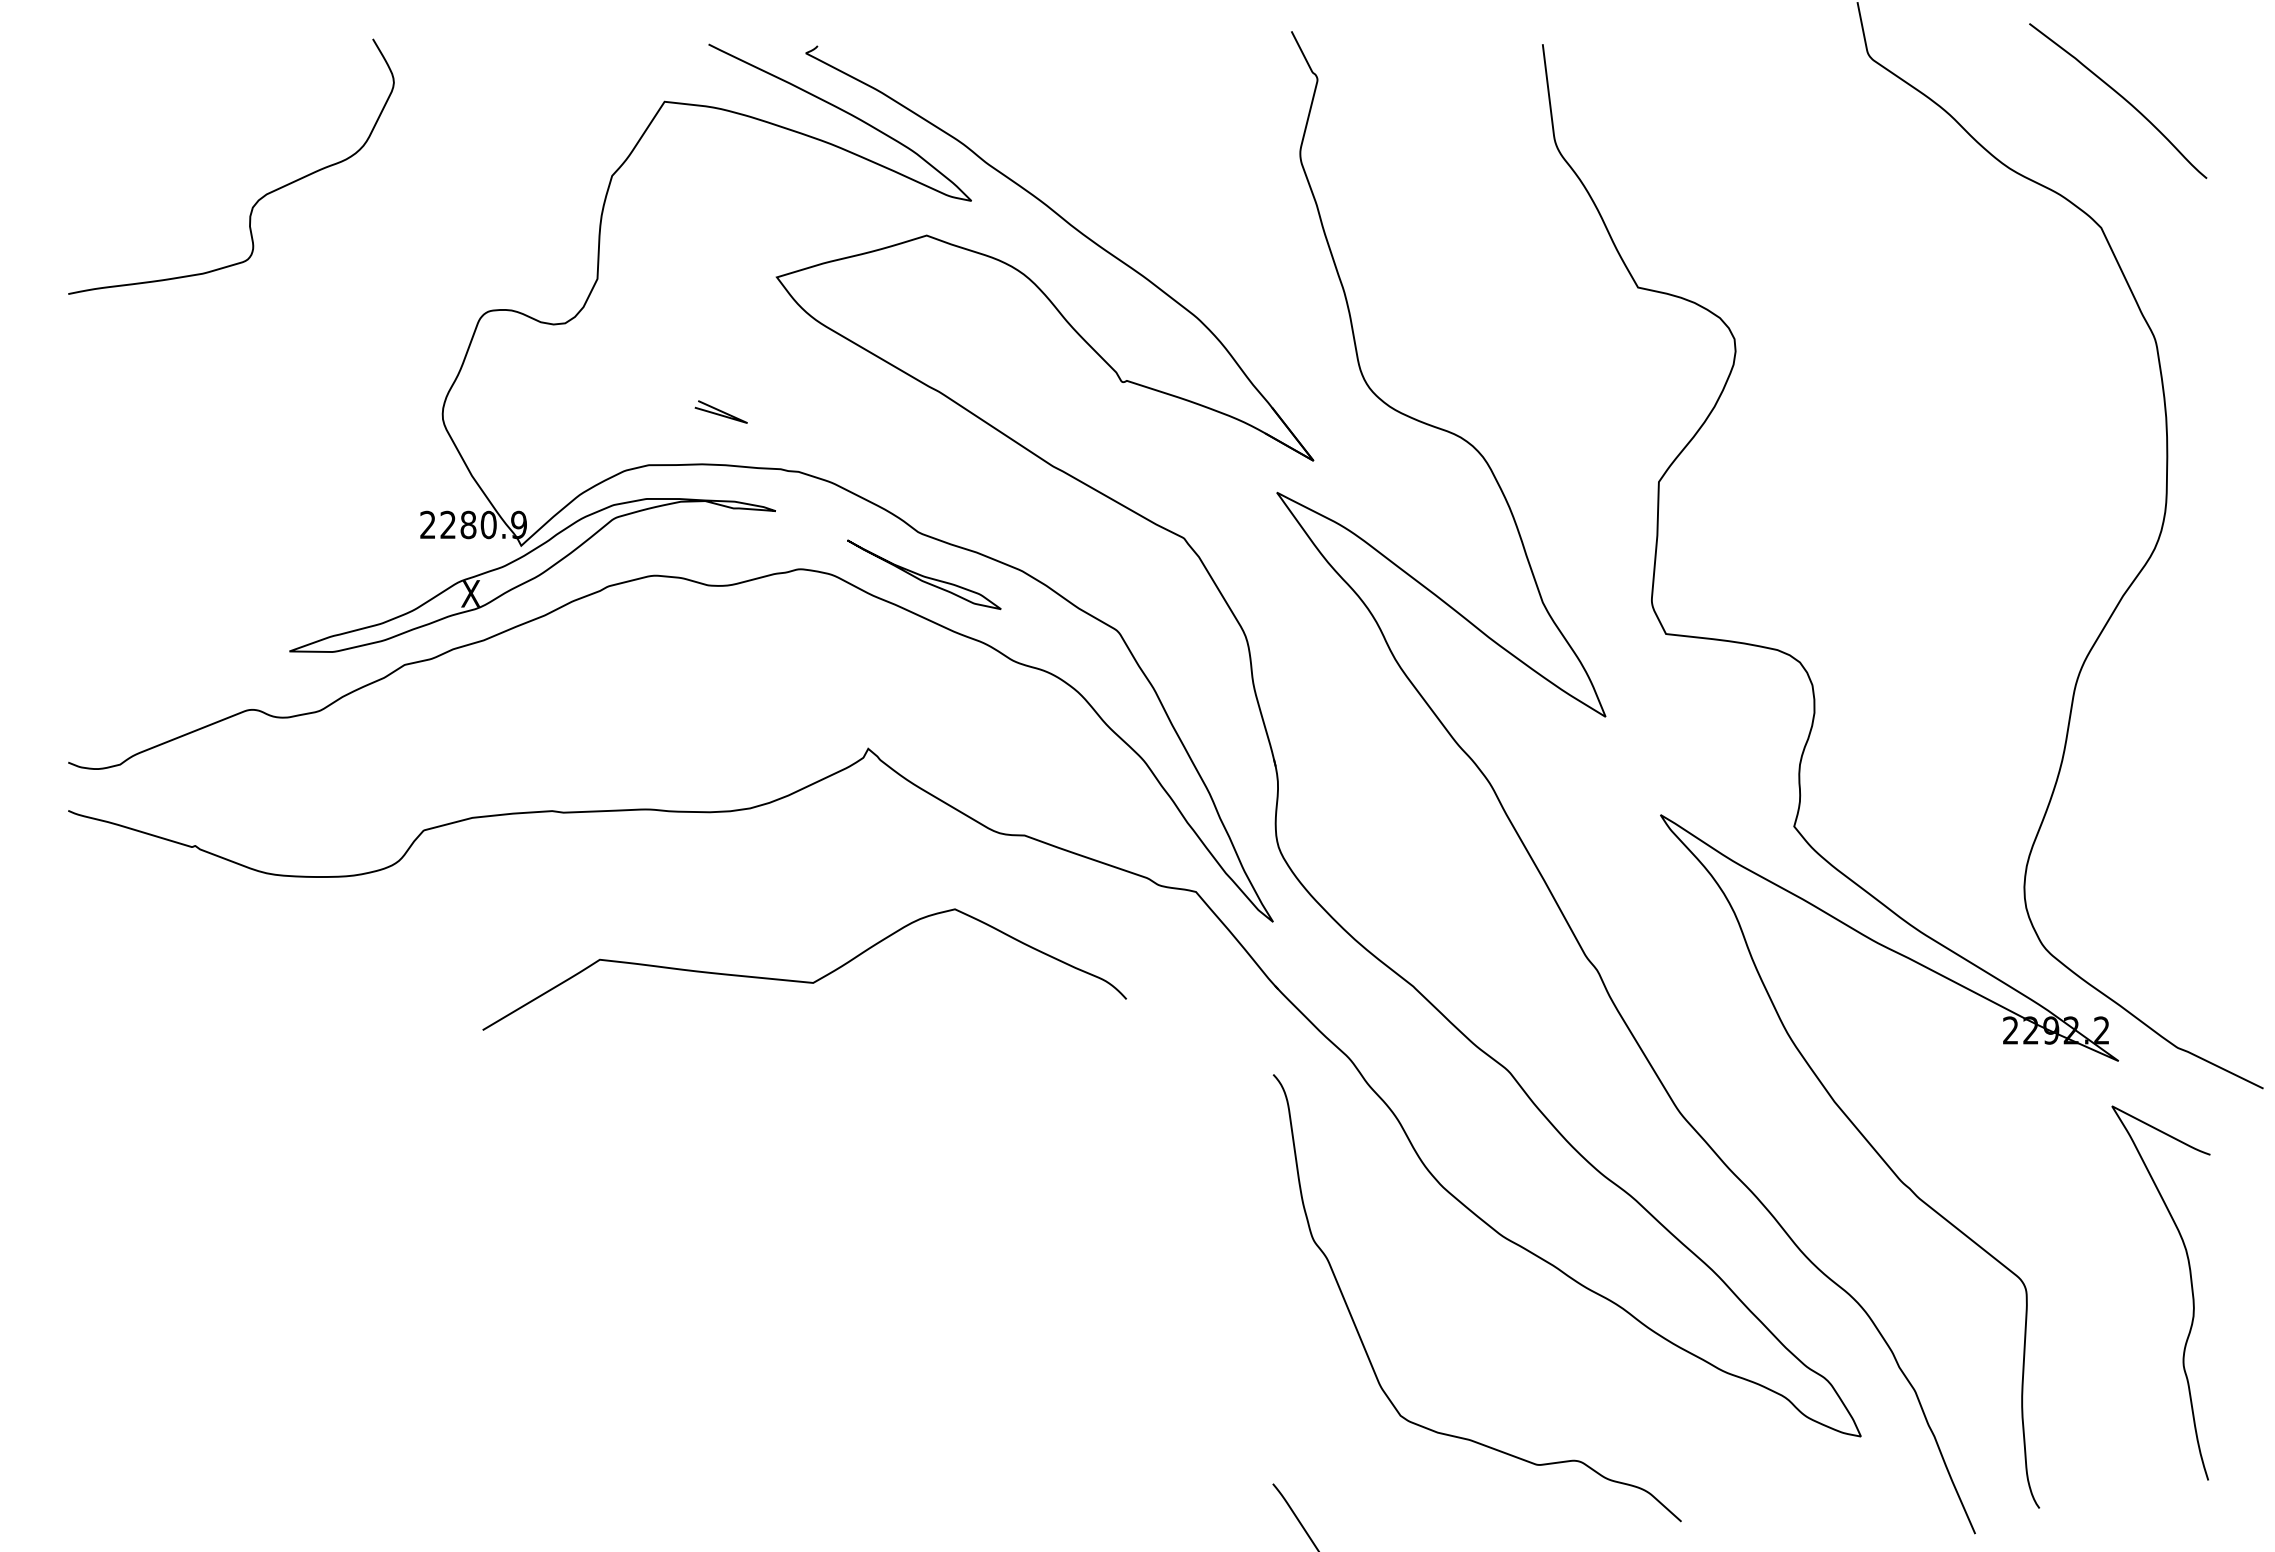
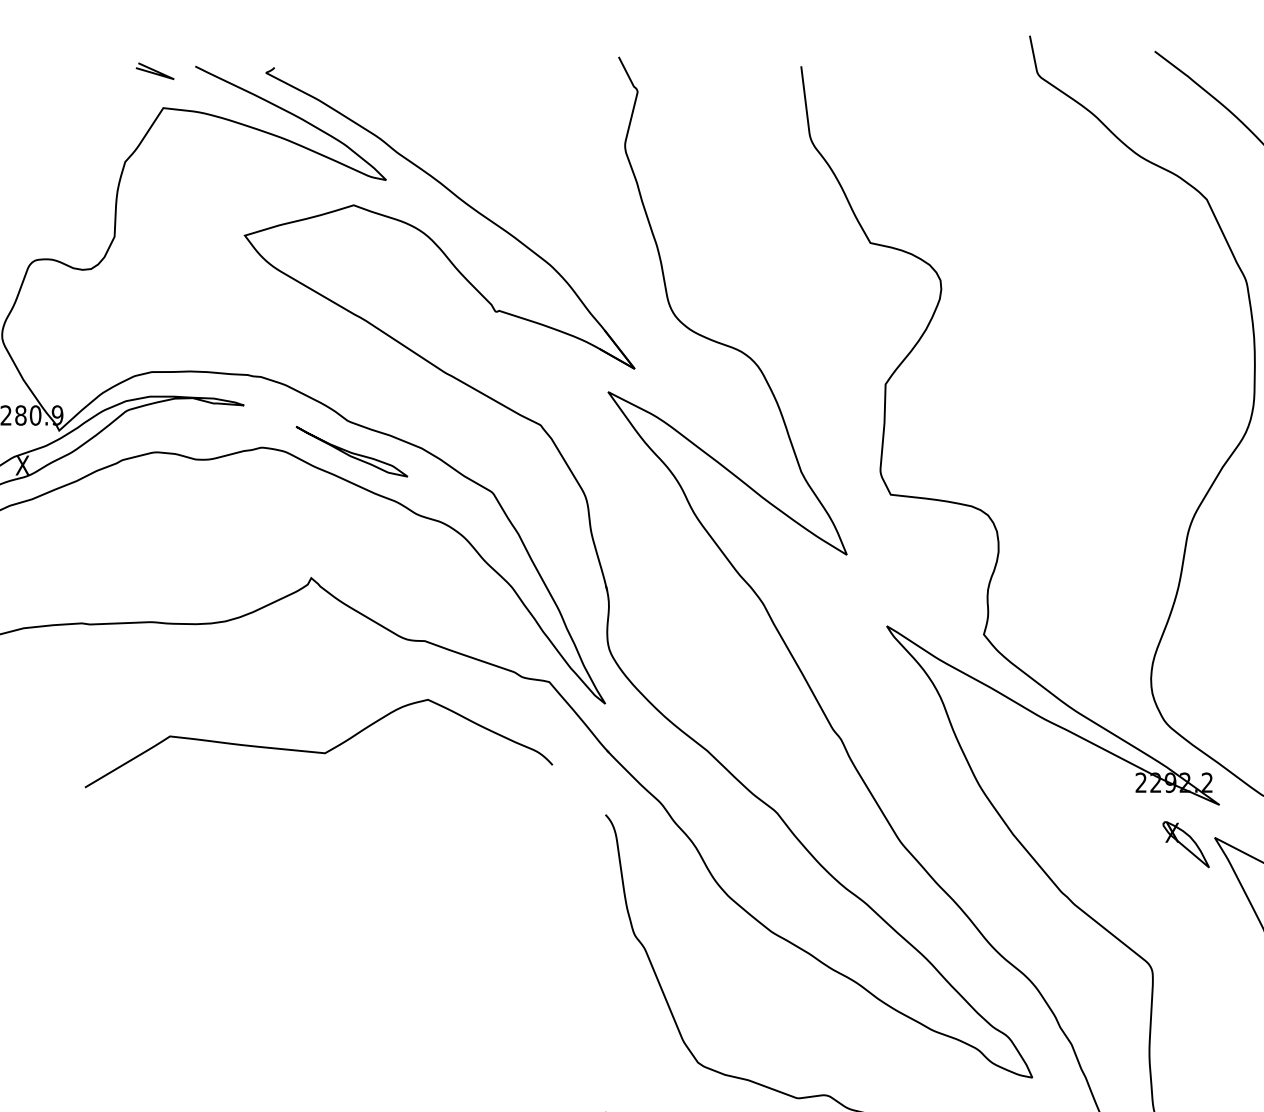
line: (720, 411) -> (154, 70), moved
curve: (801, 980) -> (316, 751), moved
part: (2072, 1115) -> (1186, 844), added

